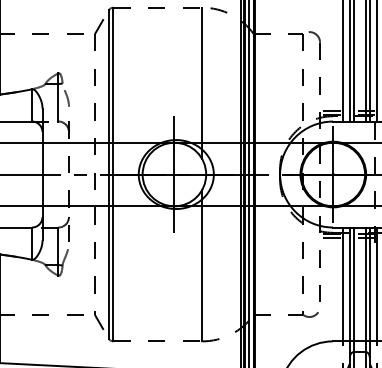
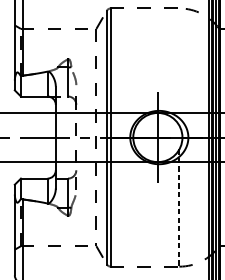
line: (202, 83) -> (179, 67), removed
line: (202, 265) -> (179, 207), solid -> dashed

